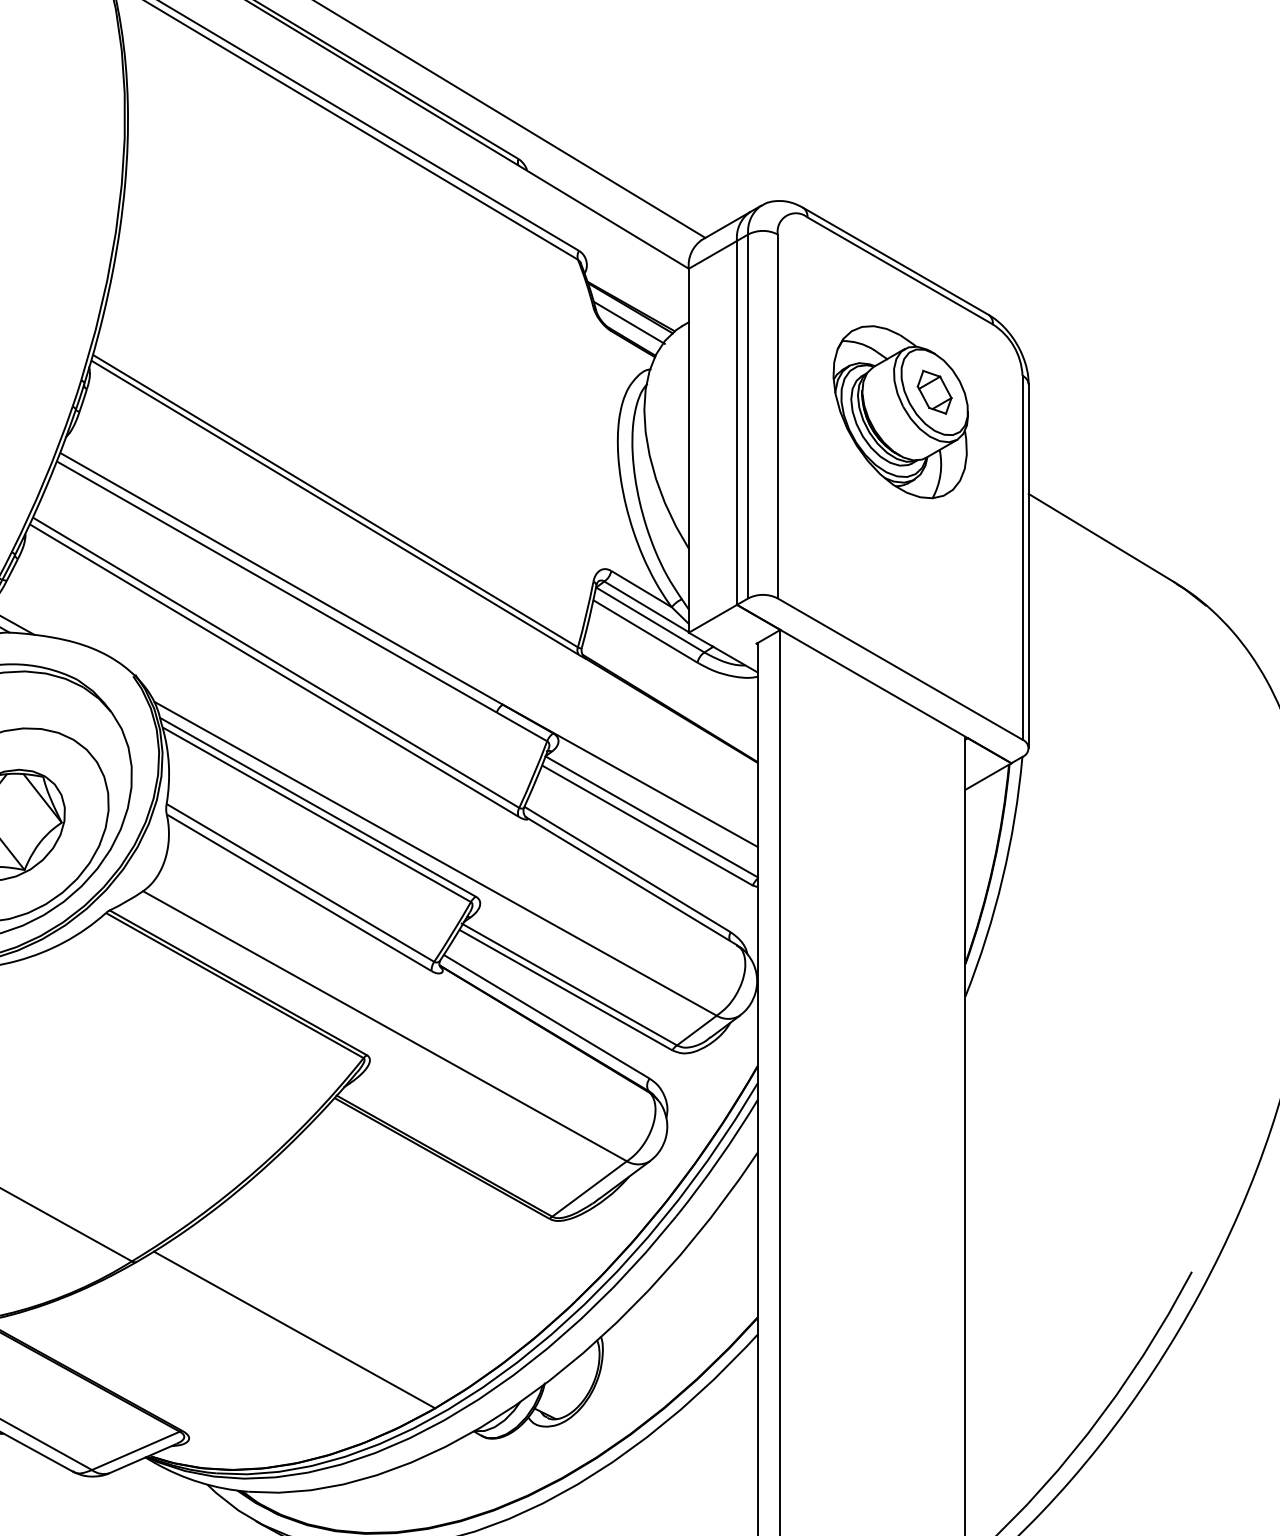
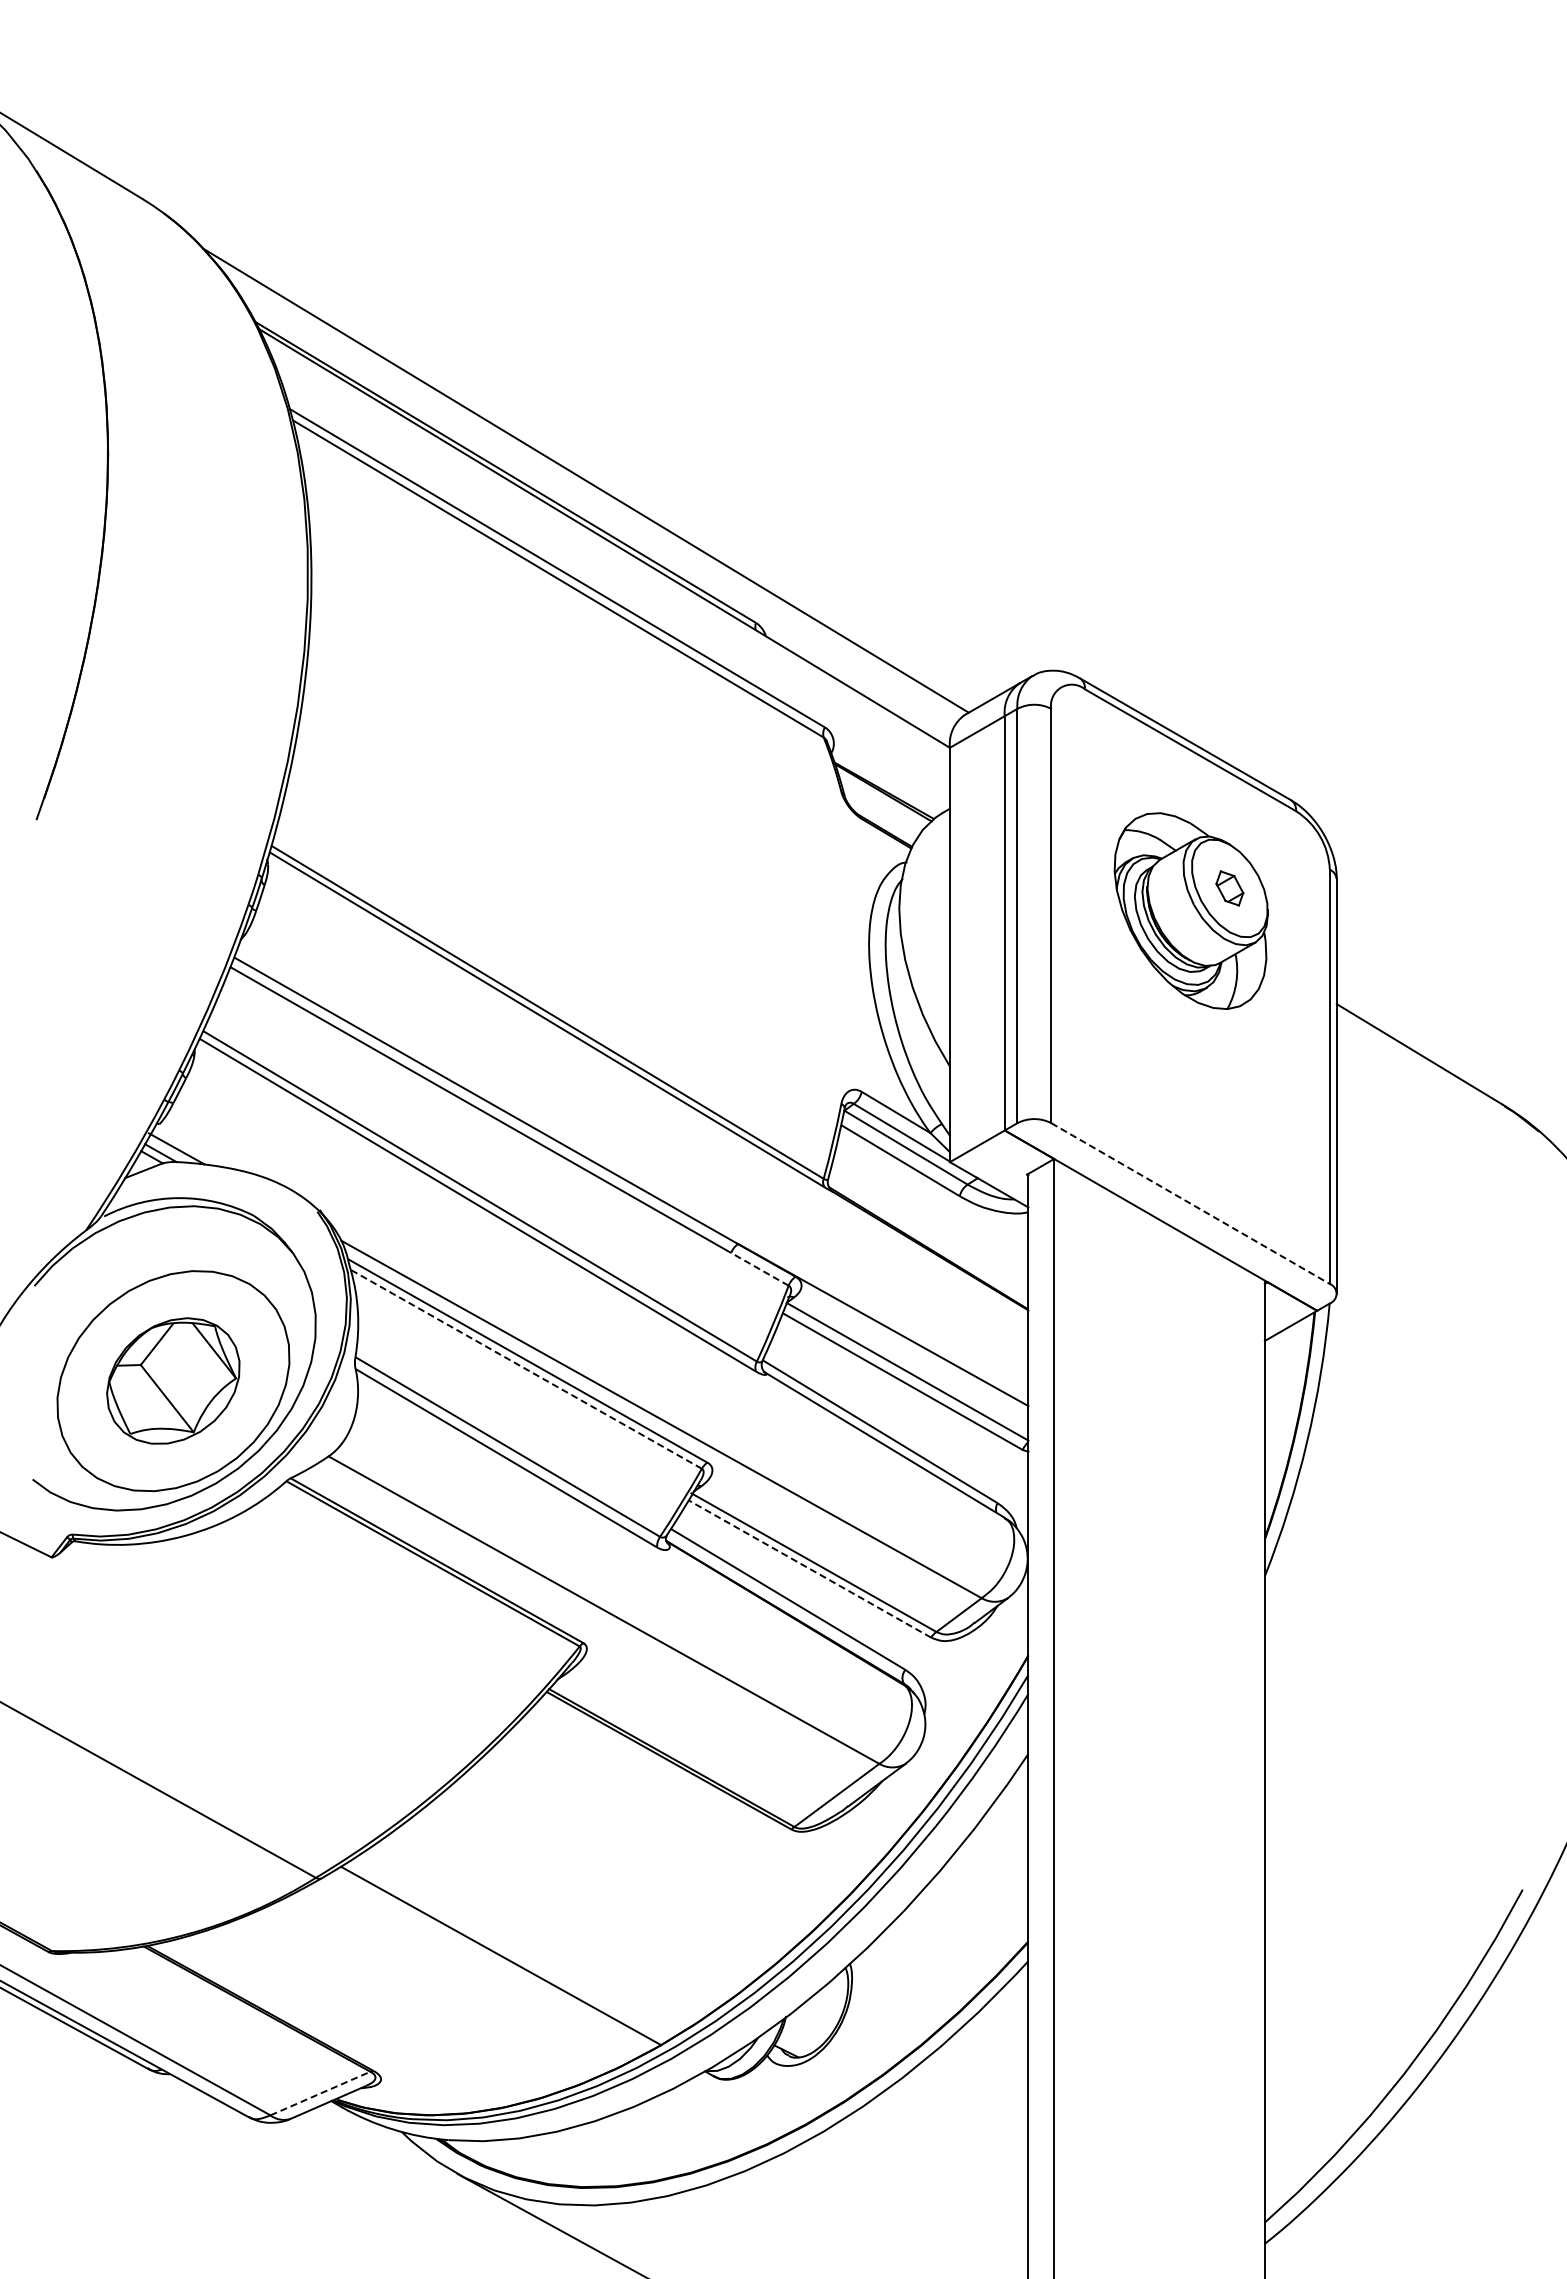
line: (628, 322) -> (881, 809), removed
part: (934, 392) -> (1229, 888), size x0.7
line: (900, 669) -> (1190, 1203), solid -> dashed
line: (522, 727) -> (760, 1269), solid -> dashed
line: (317, 815) -> (527, 1370), solid -> dashed
line: (566, 990) -> (810, 1569), solid -> dashed
line: (135, 1450) -> (320, 2093), solid -> dashed

